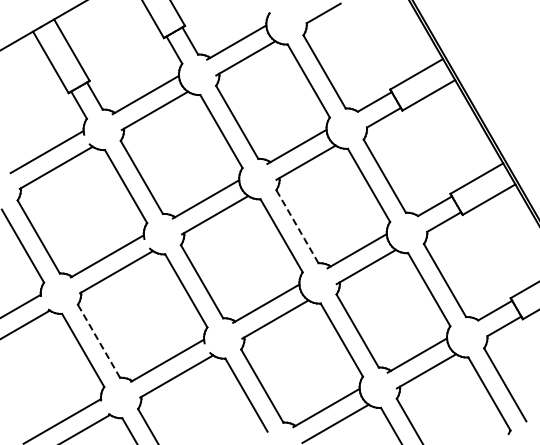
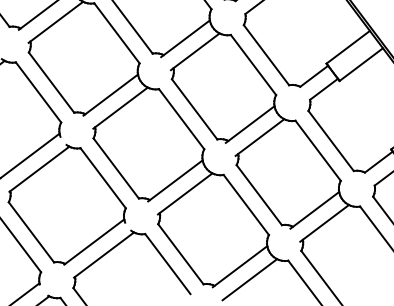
line: (297, 226) -> (194, 109), dashed -> solid
line: (98, 340) -> (30, 231), dashed -> solid

